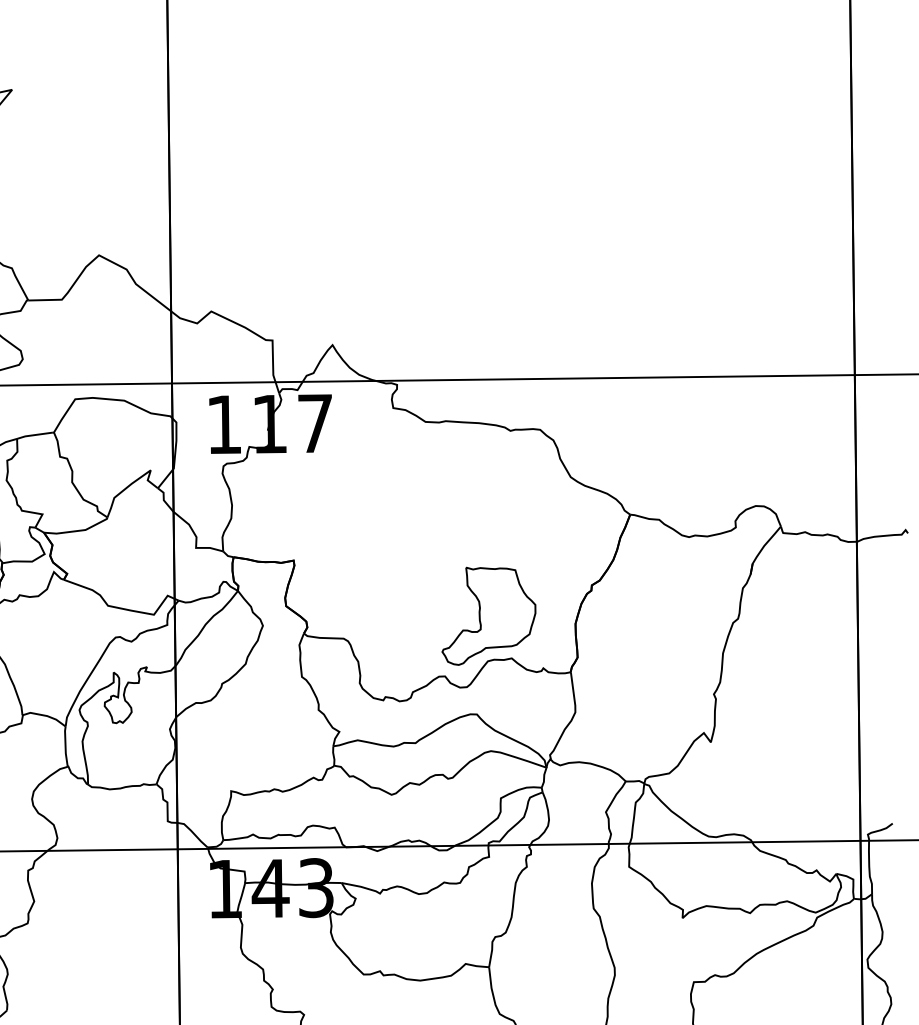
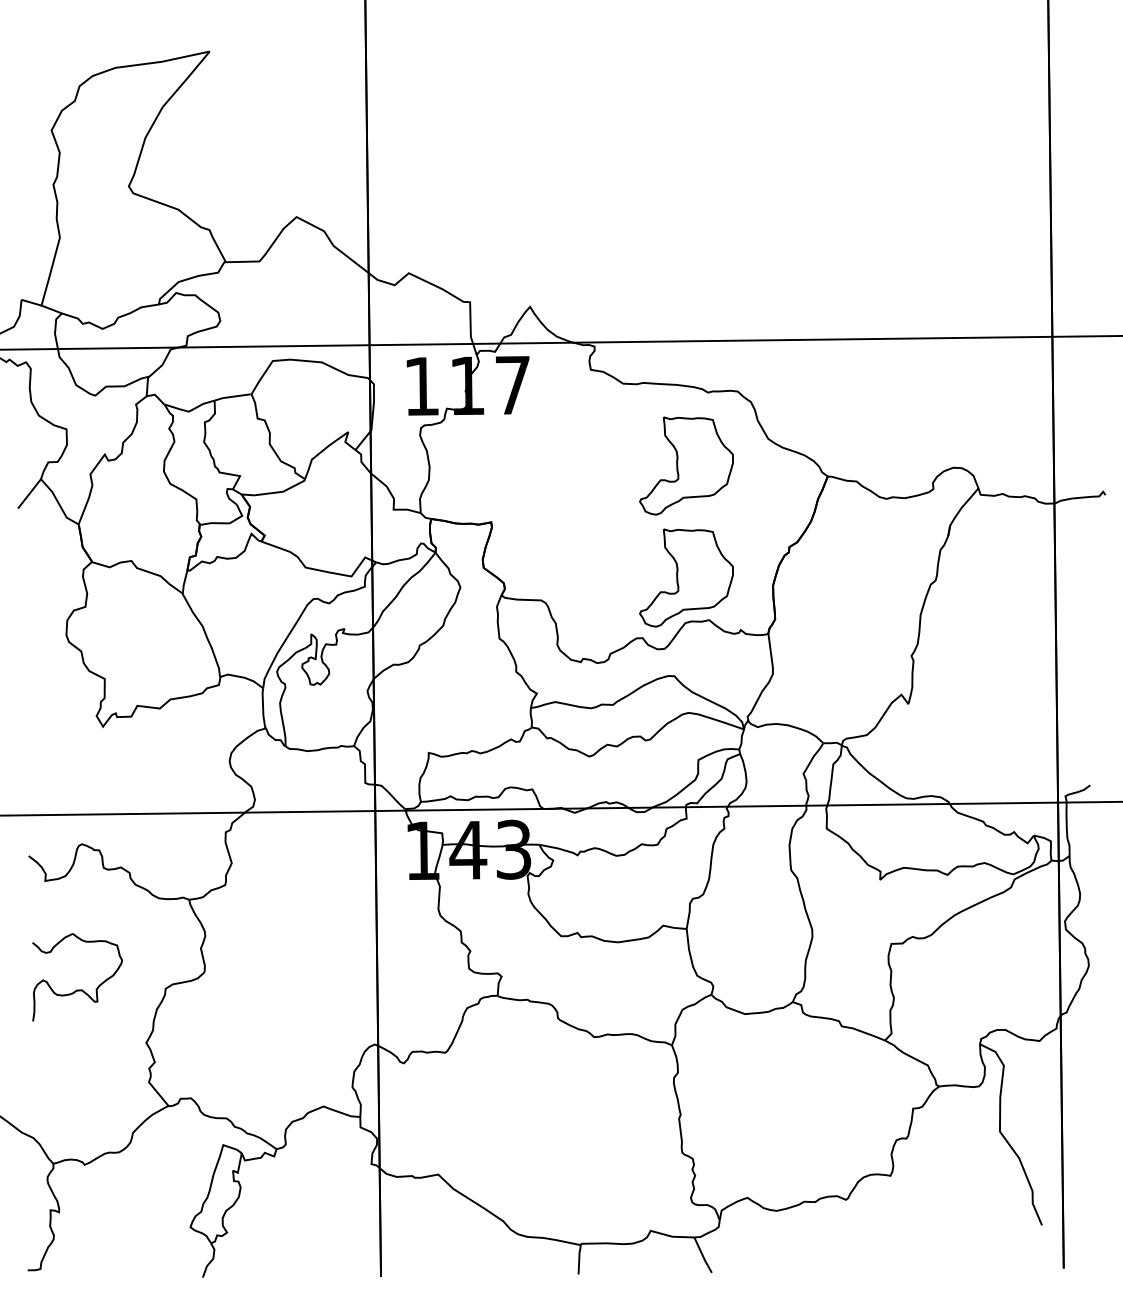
part: (488, 503) -> (686, 465), added

